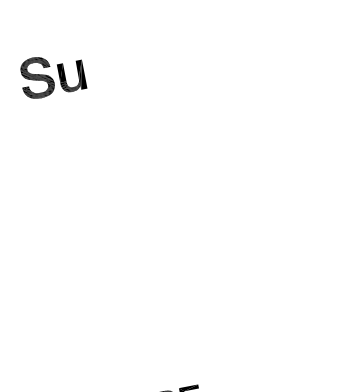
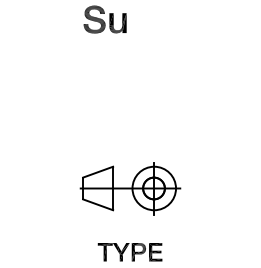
part: (136, 313) -> (130, 188), added

